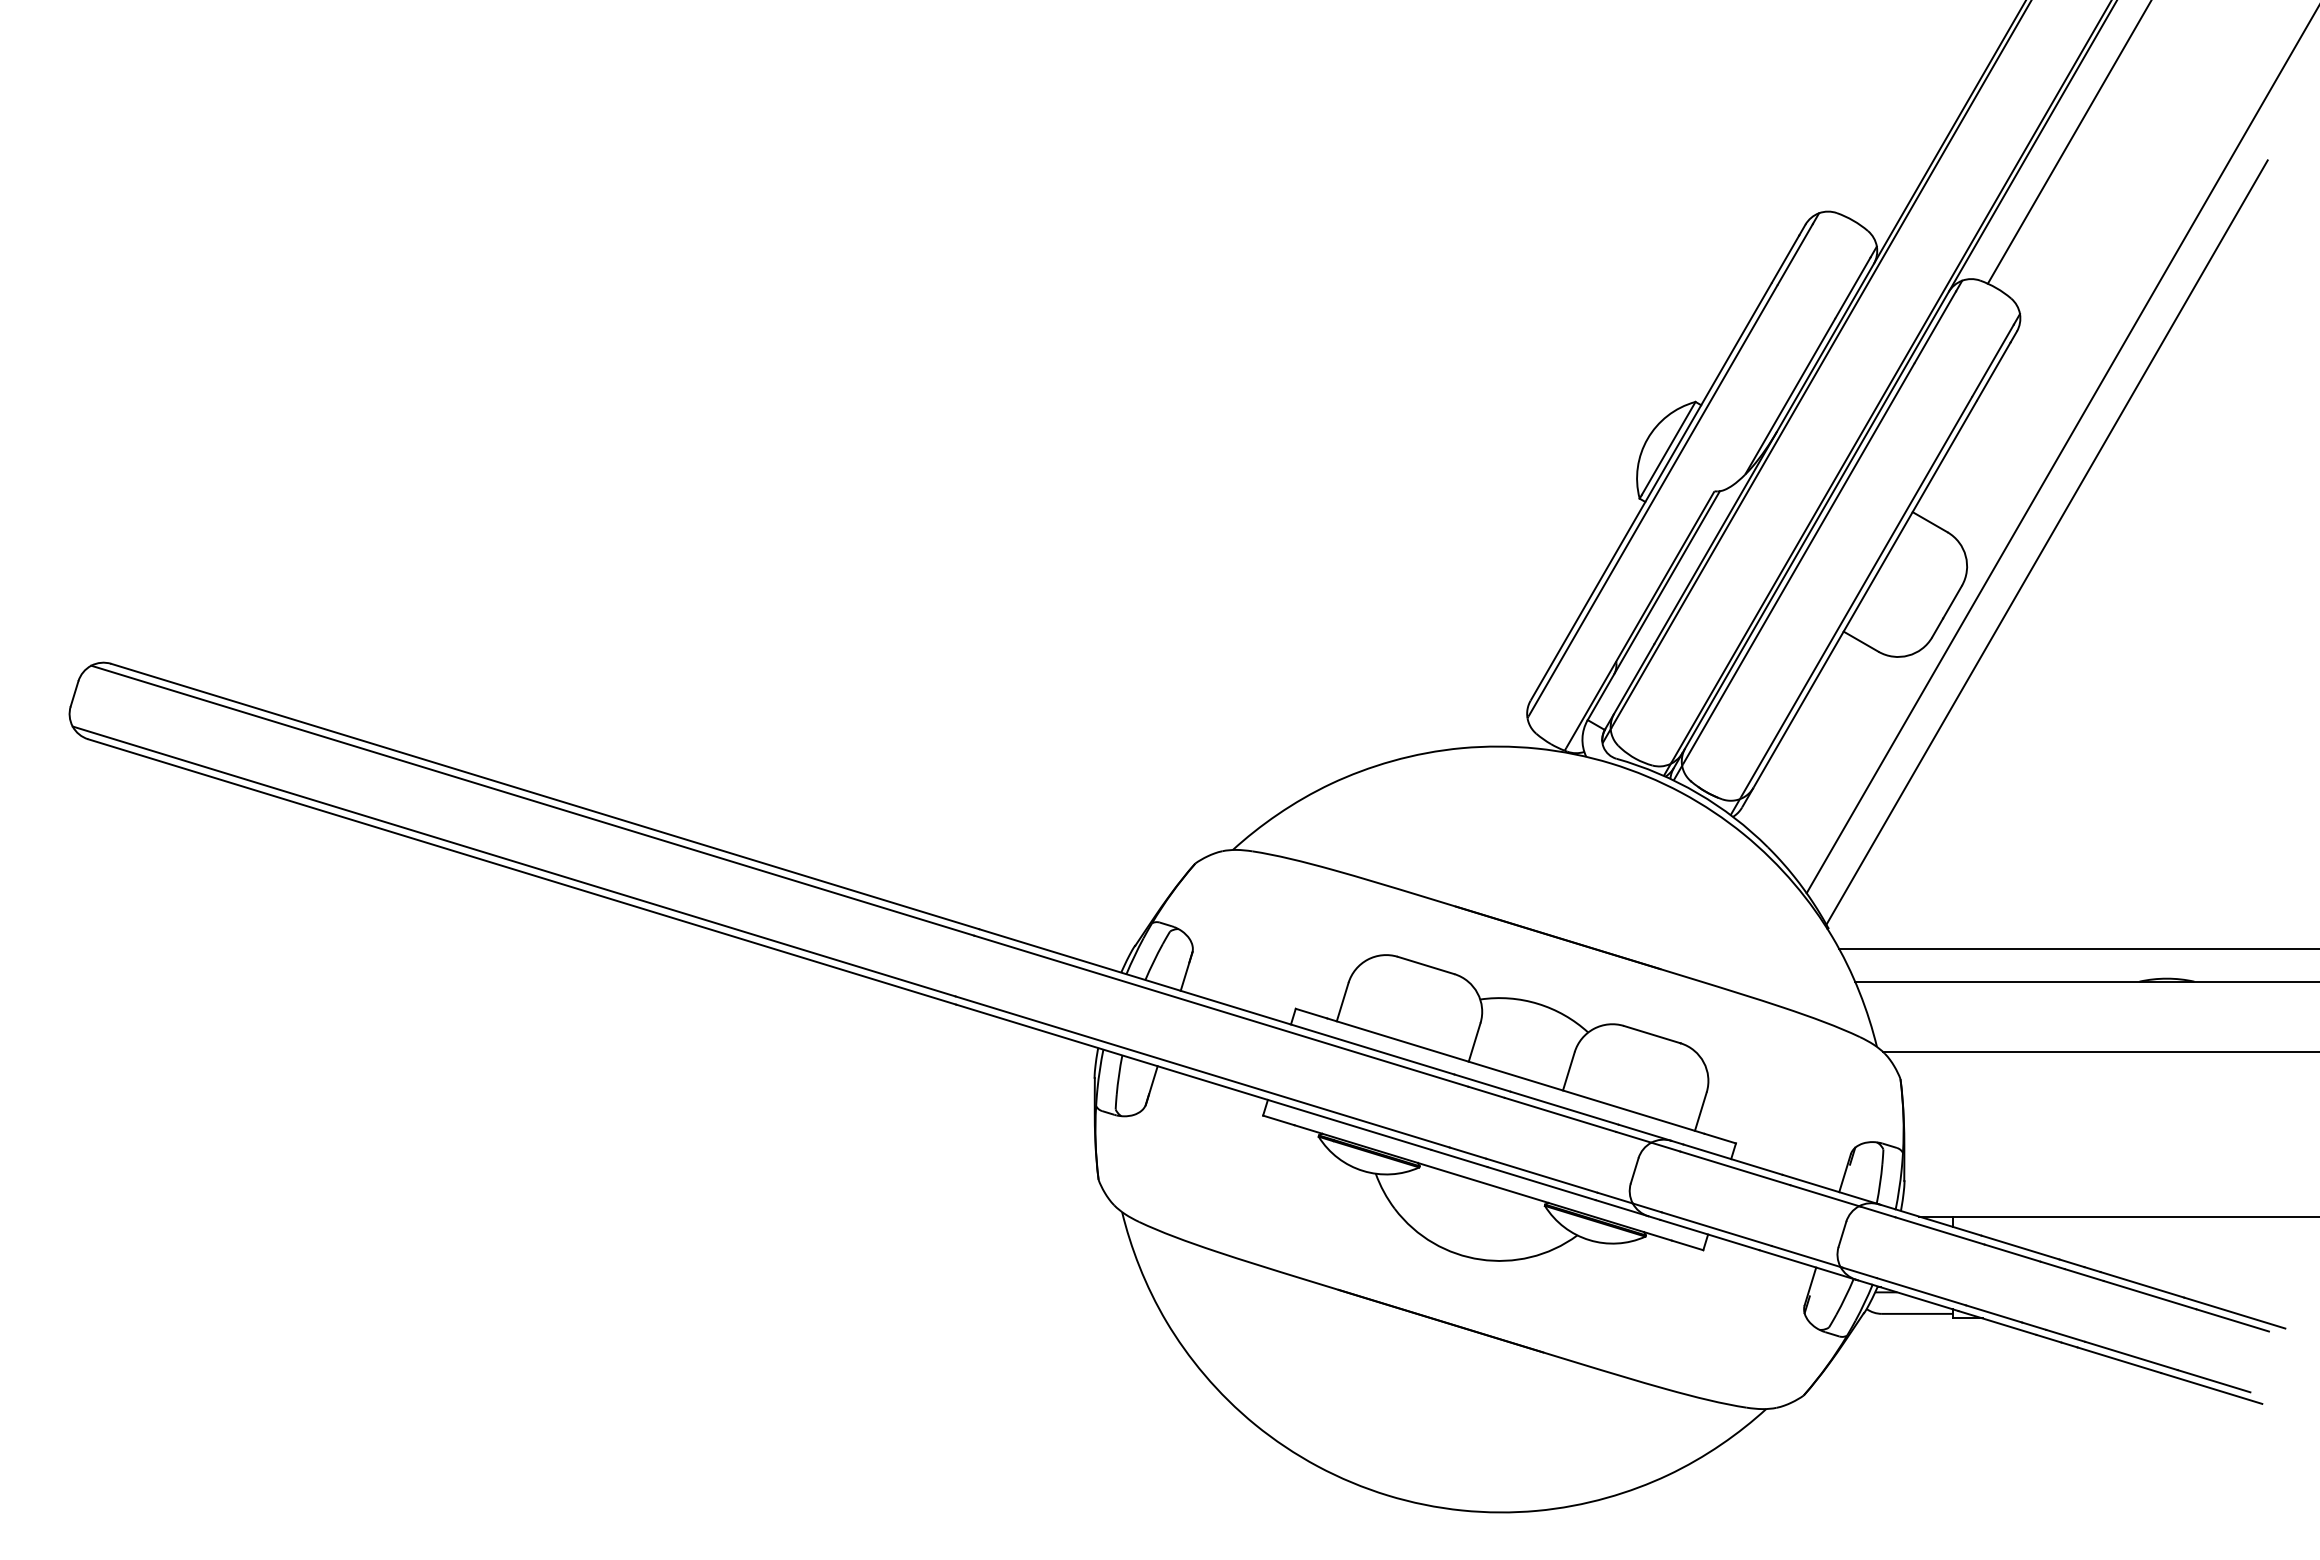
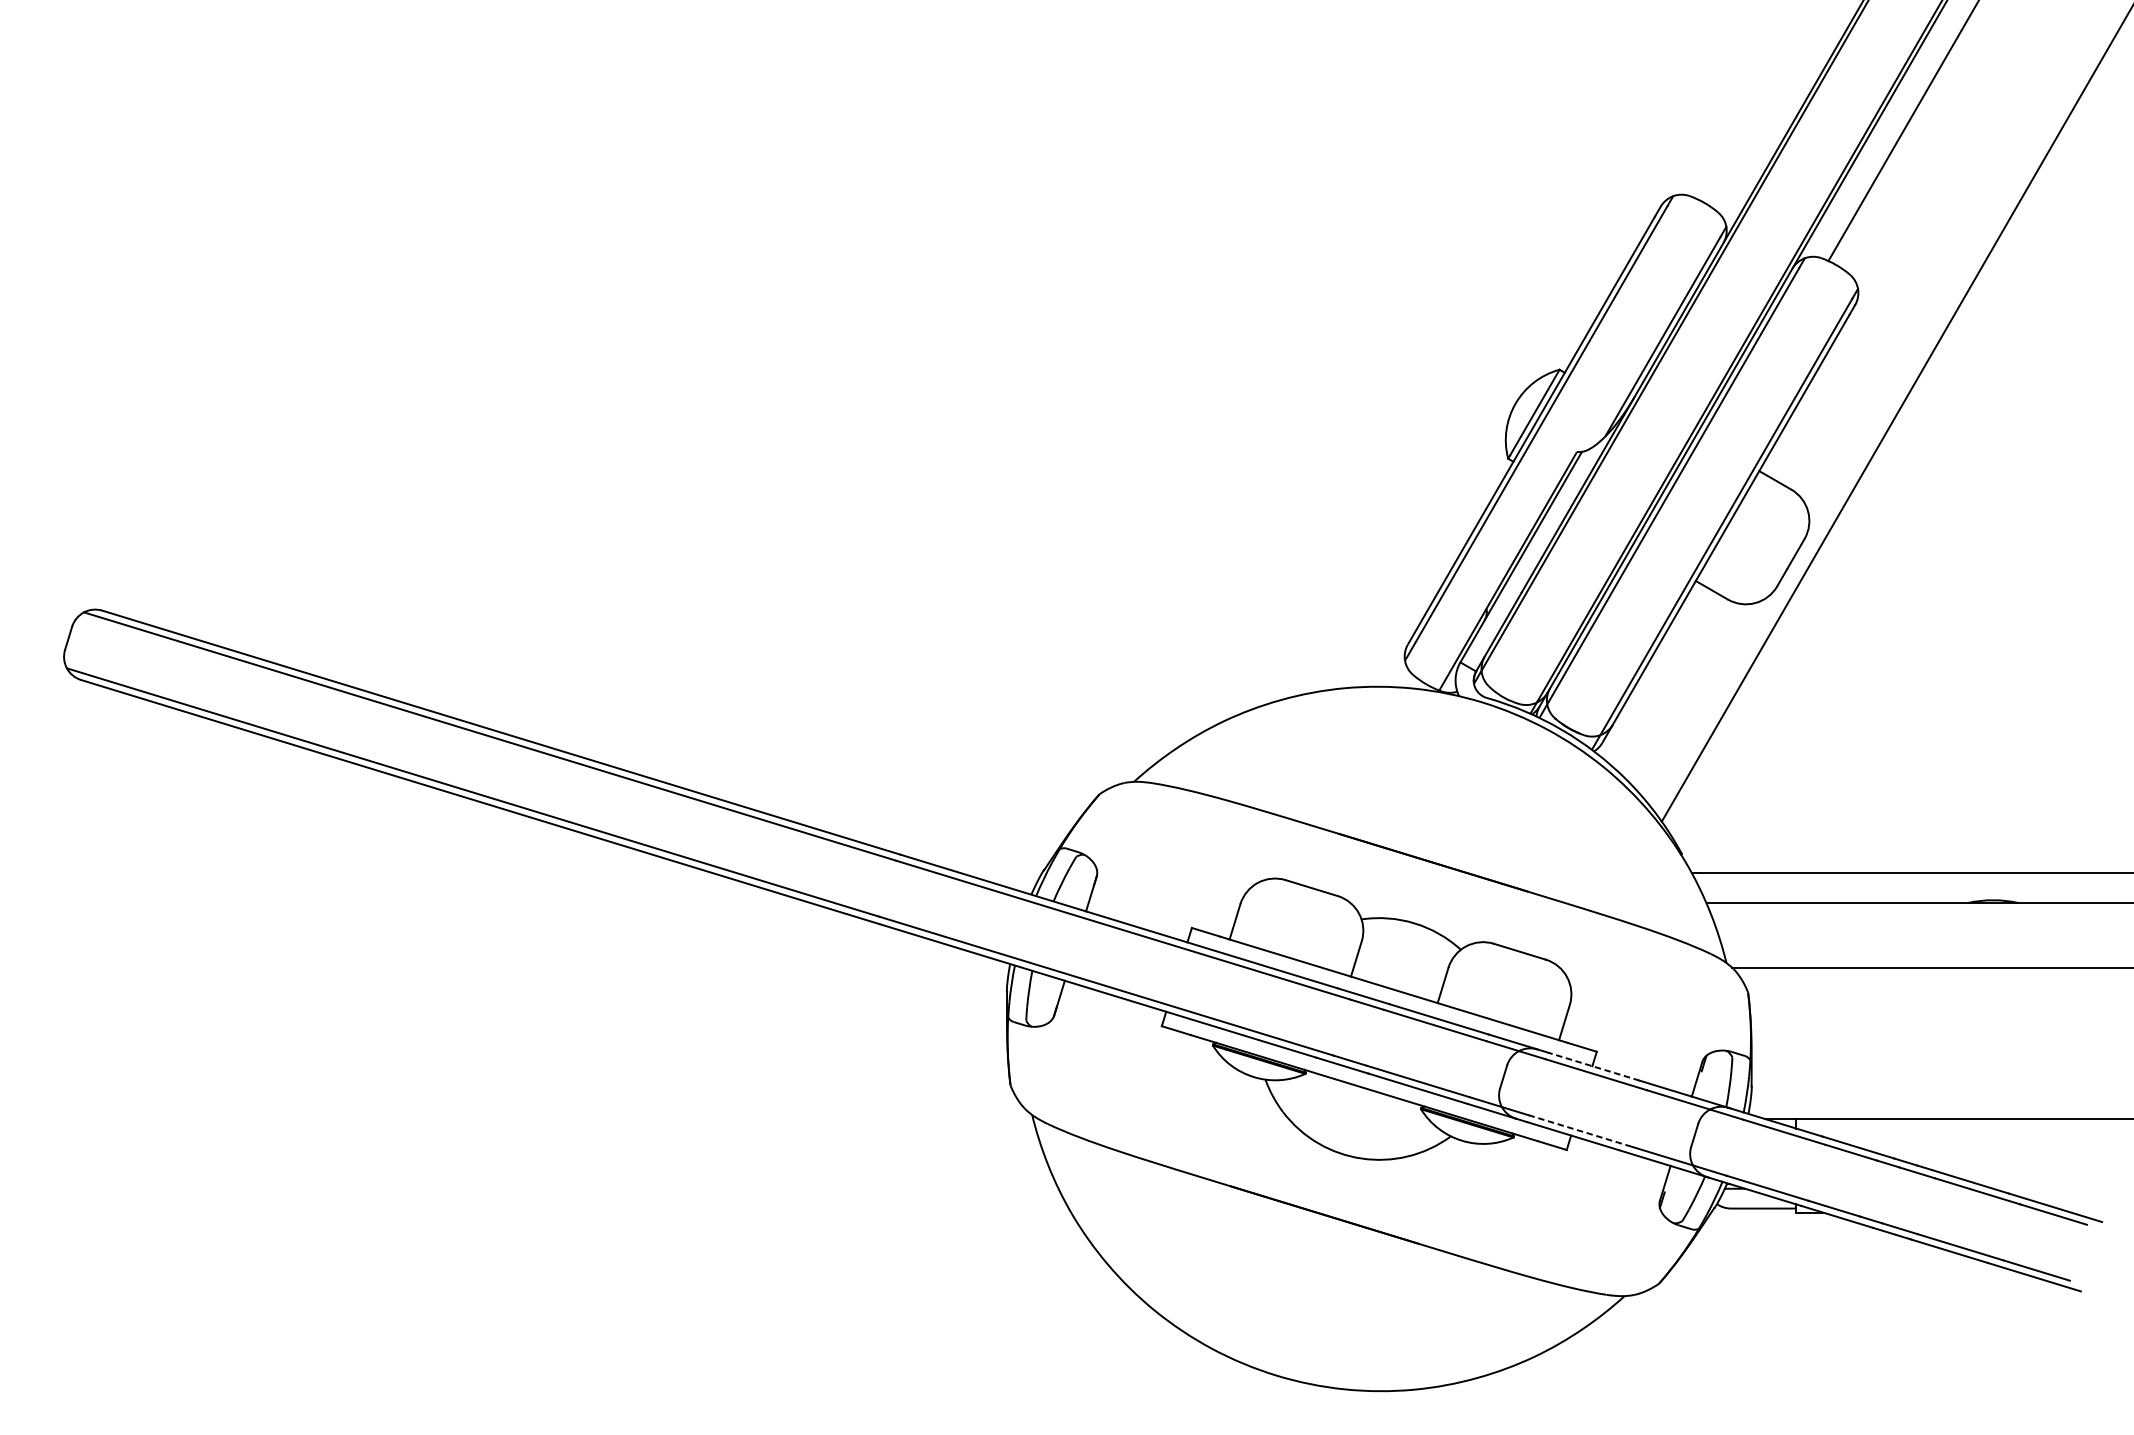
line: (2046, 542) -> (1882, 499), removed
line: (1733, 1159) -> (1594, 1066), solid -> dashed
line: (1716, 1229) -> (1578, 1130), solid -> dashed

